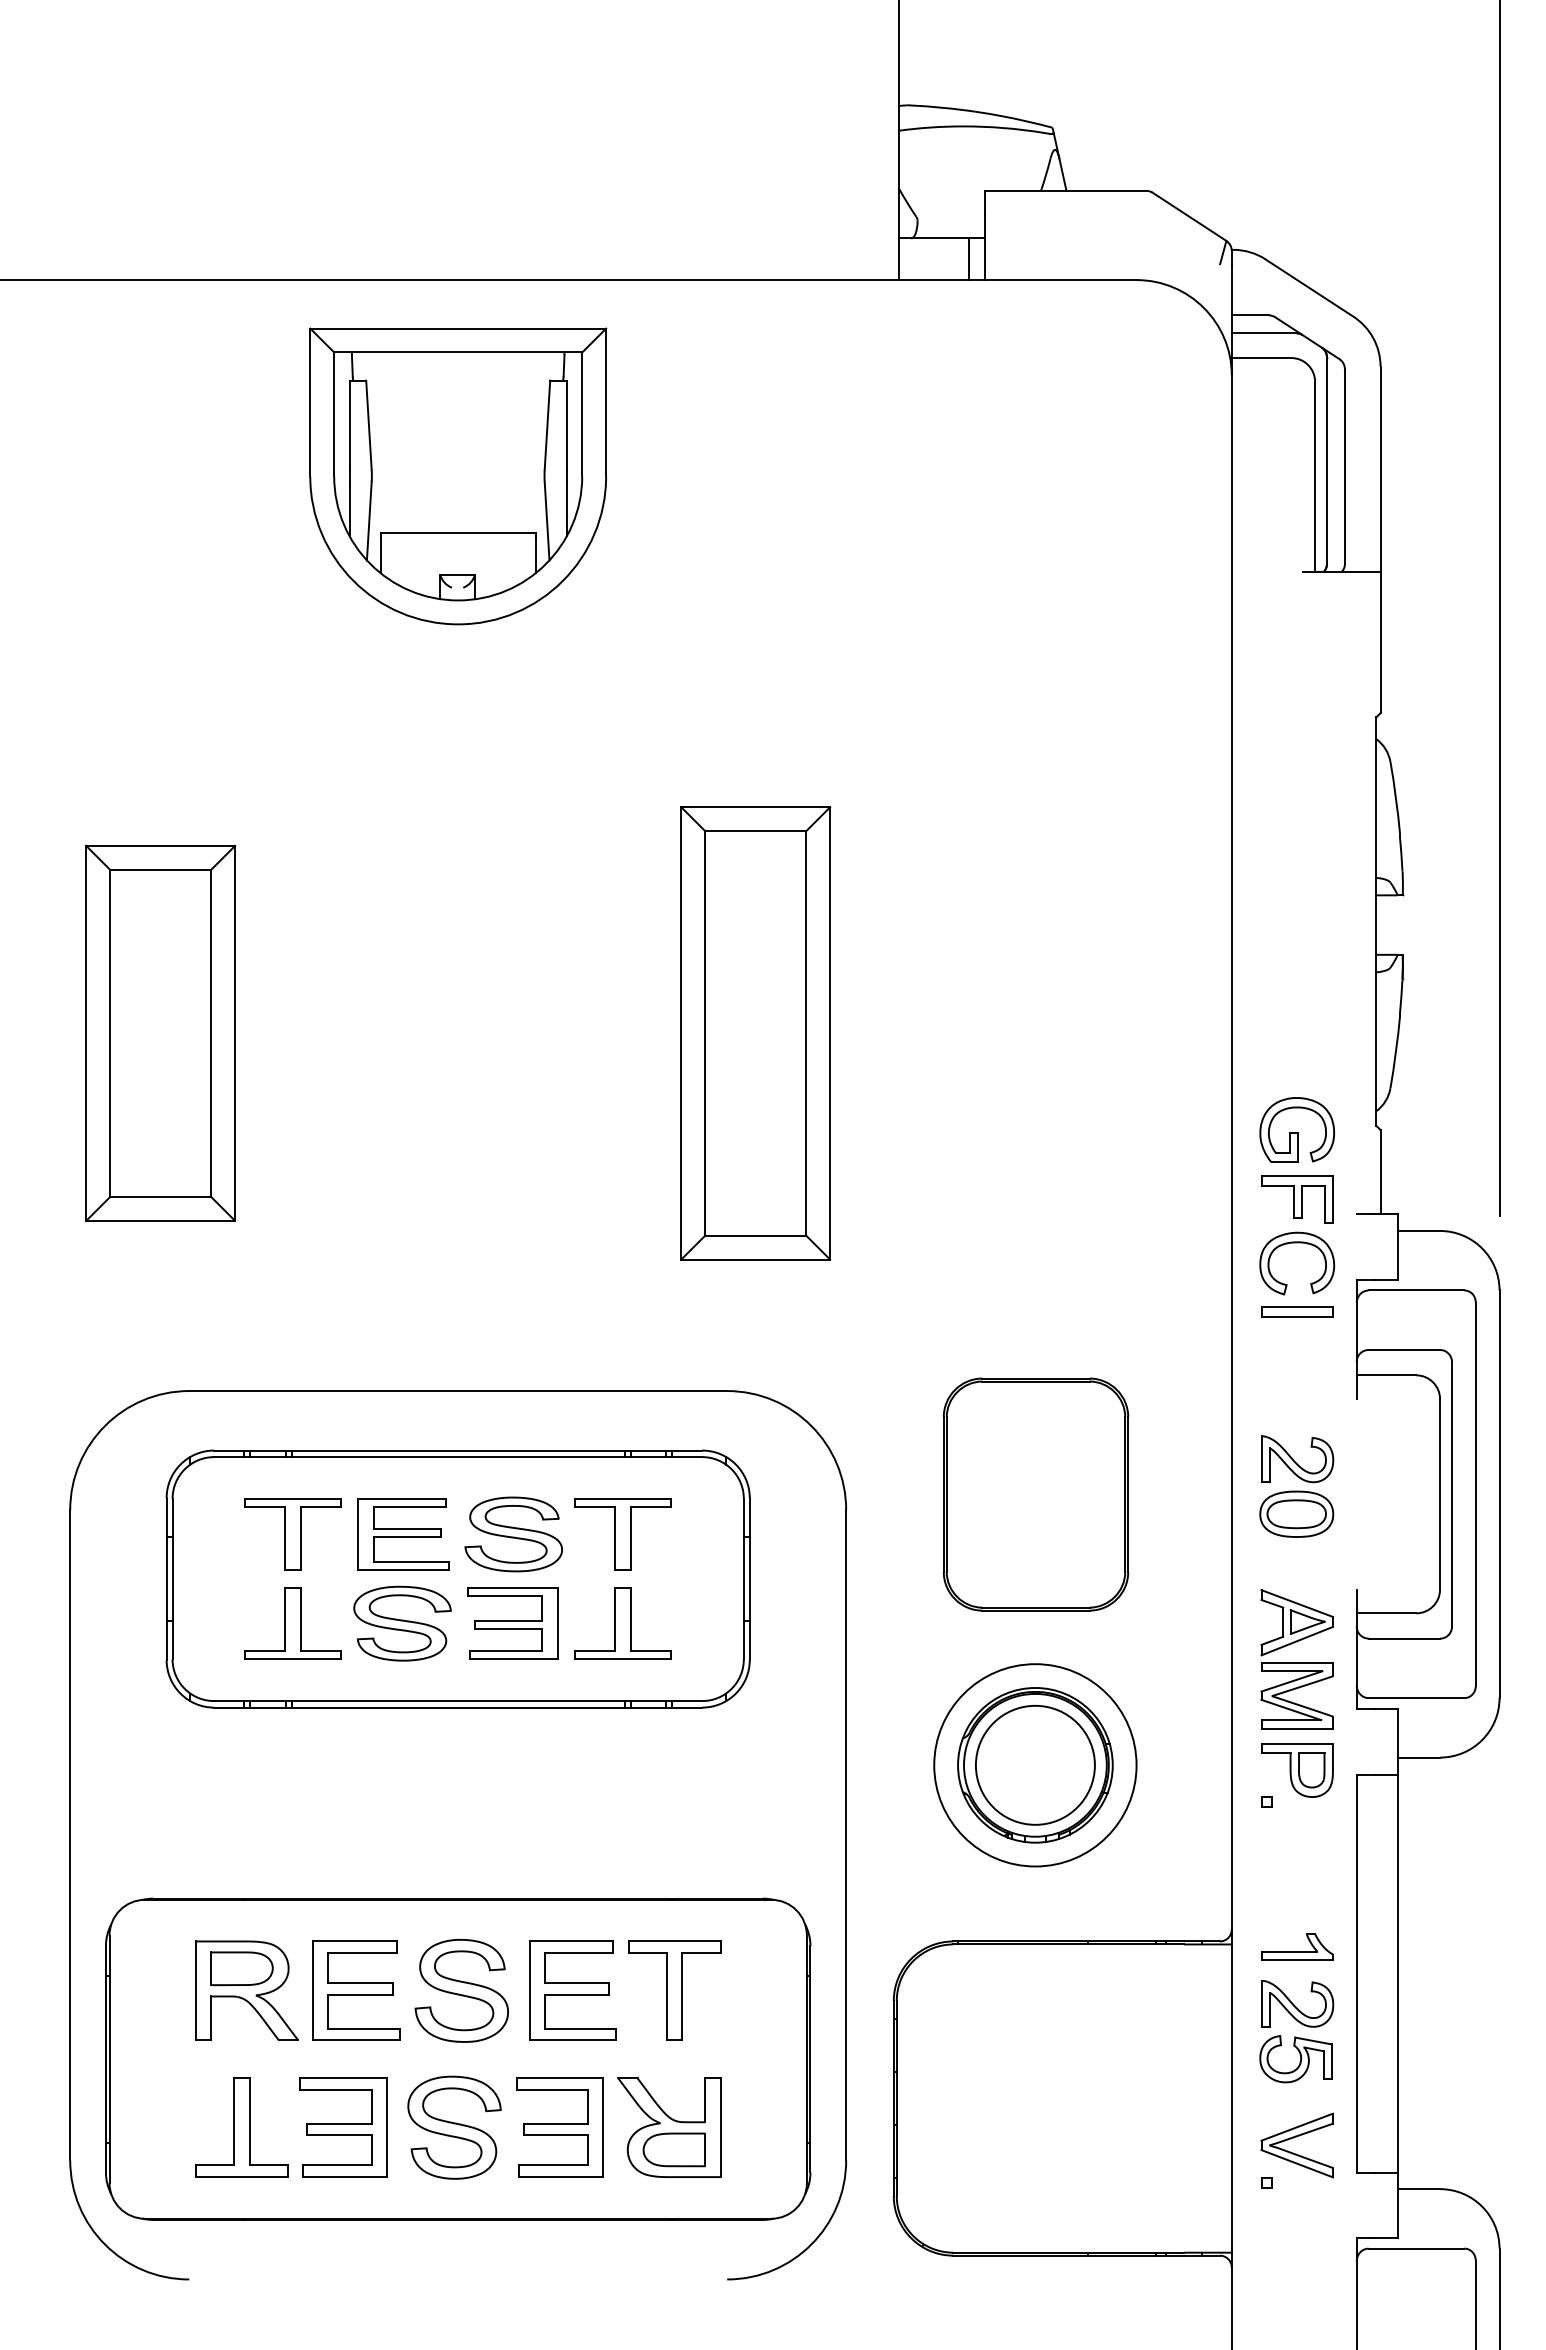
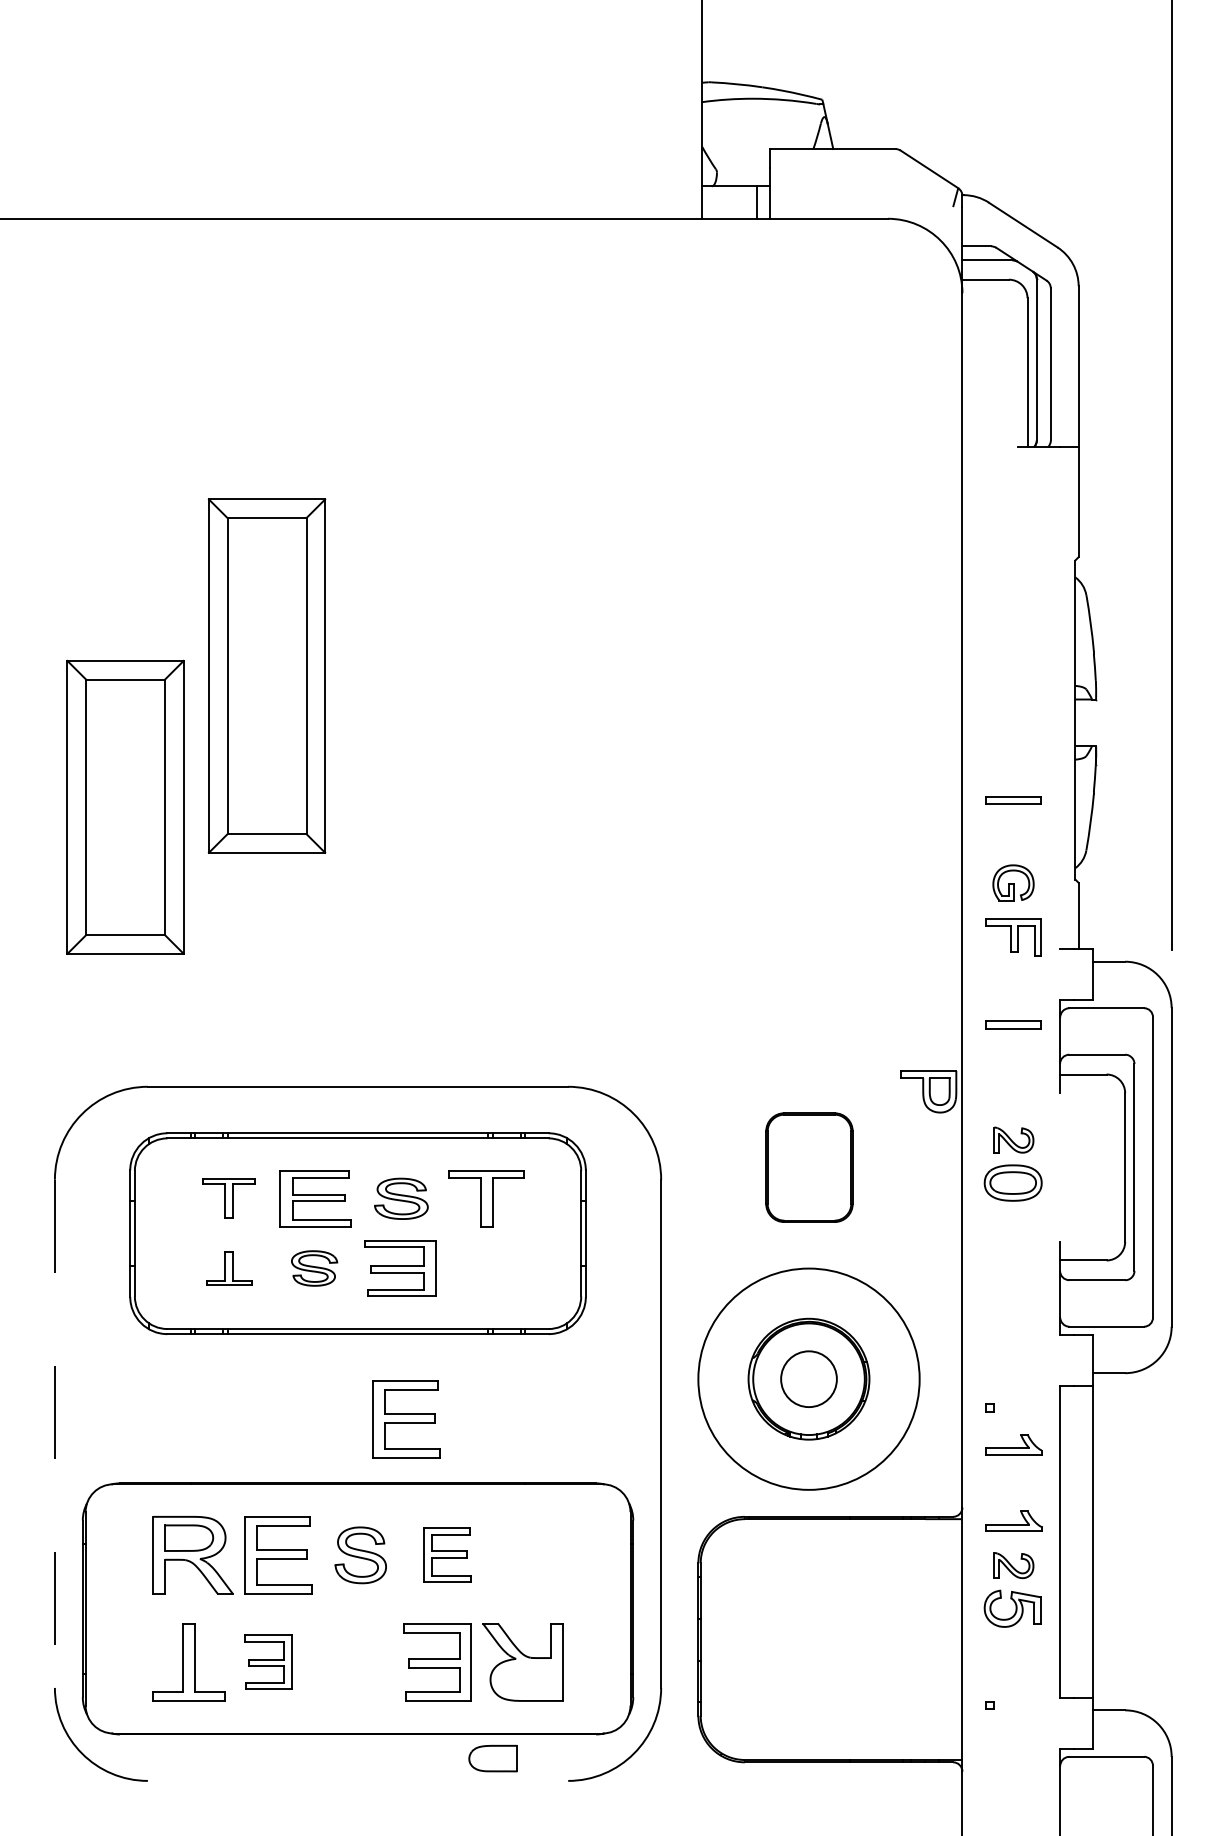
part: (458, 476) -> (358, 372), removed
part: (1297, 1024) -> (1013, 800), added
part: (755, 1033) -> (266, 676), moved
part: (1296, 1129) -> (1013, 882), size x0.7
part: (1297, 1243) -> (1013, 971), removed
part: (1297, 1459) -> (1013, 1140), size x0.7
part: (1035, 1494) -> (809, 1167), size x0.6
part: (292, 1534) -> (228, 1198), size x0.7
part: (513, 1534) -> (401, 1198), size x0.7
part: (292, 1623) -> (228, 1268), size x0.6
part: (402, 1623) -> (314, 1268), size x0.6
part: (622, 1623) -> (486, 1268), removed
part: (1296, 1659) -> (1013, 1296), removed
circle: (1034, 1764) -> (808, 1378), size x0.6
circle: (1035, 1765) -> (809, 1379), size x1.4
part: (1297, 1770) -> (928, 1091), moved
part: (520, 1816) -> (406, 1419), added
line: (70, 1835) -> (55, 1434), solid -> dashed
part: (1297, 1848) -> (1013, 1444), added
part: (461, 1990) -> (360, 1555), size x0.7
part: (572, 1990) -> (447, 1555), size x0.7
part: (674, 1990) -> (527, 1555), removed
part: (1297, 2003) -> (1013, 1565), size x0.7
part: (343, 2127) -> (268, 1662), size x0.7
part: (454, 2127) -> (355, 1662), removed
part: (1293, 2138) -> (1010, 1670), removed
part: (673, 2149) -> (492, 1758), moved

